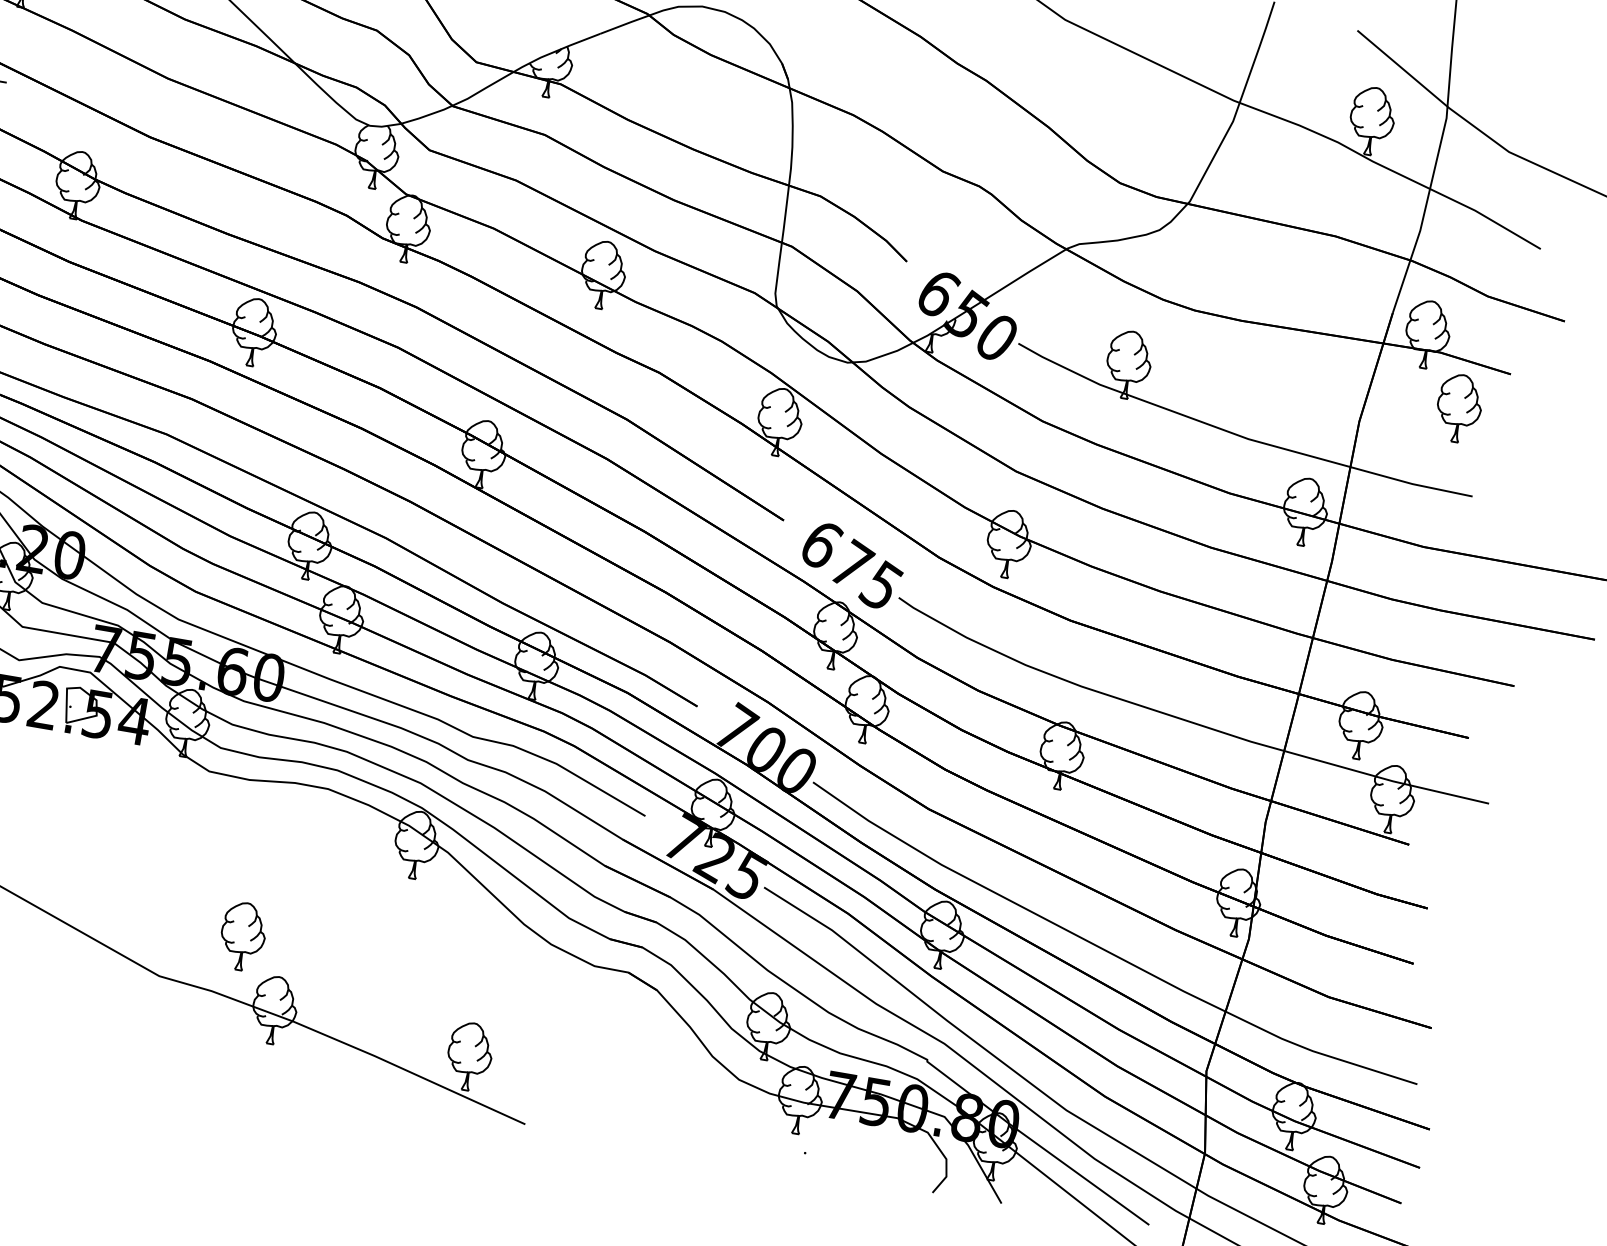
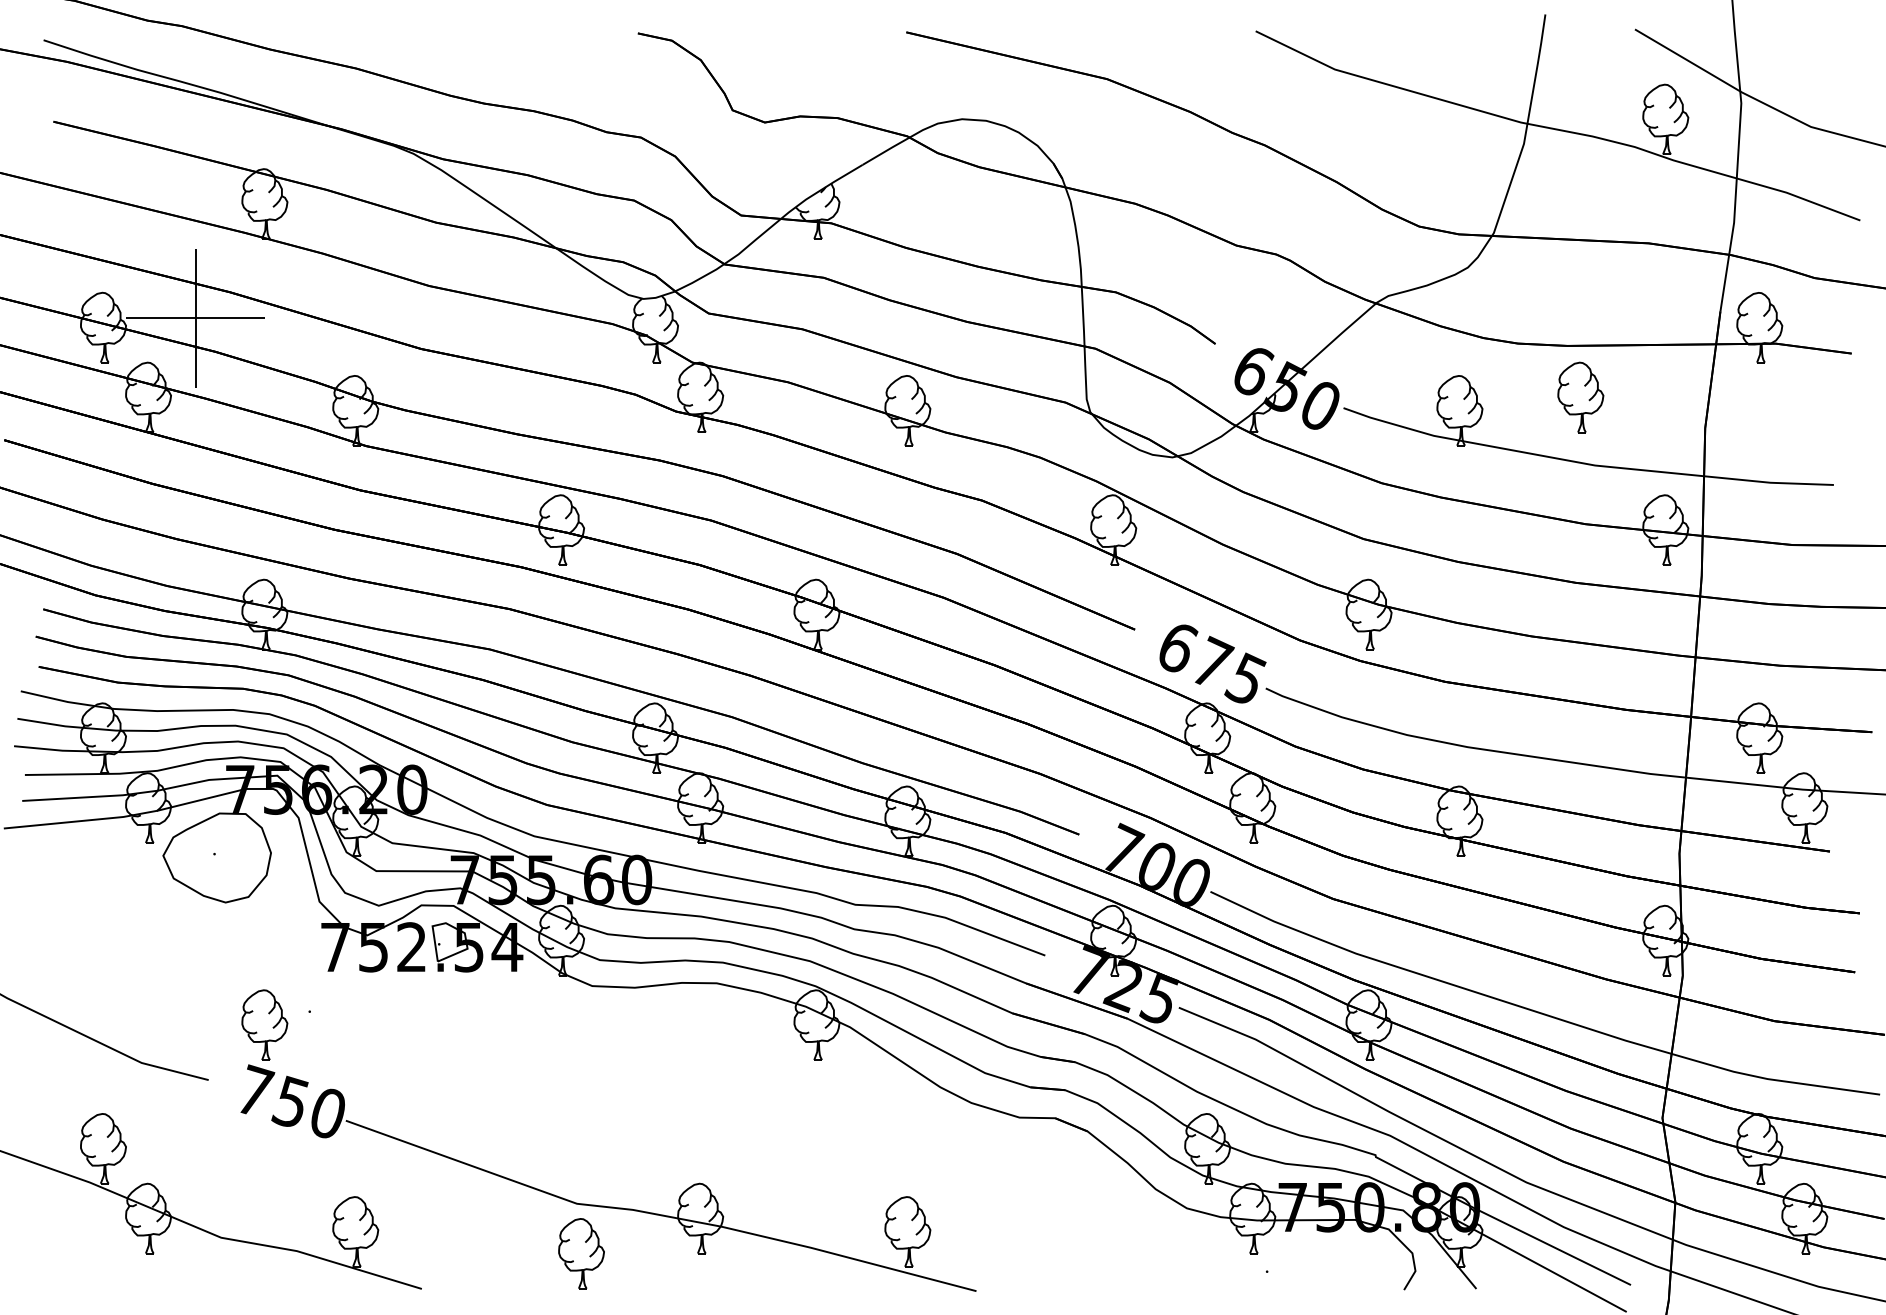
part: (1458, 408) -> (1580, 397), moved
part: (243, 936) -> (581, 1253), moved

